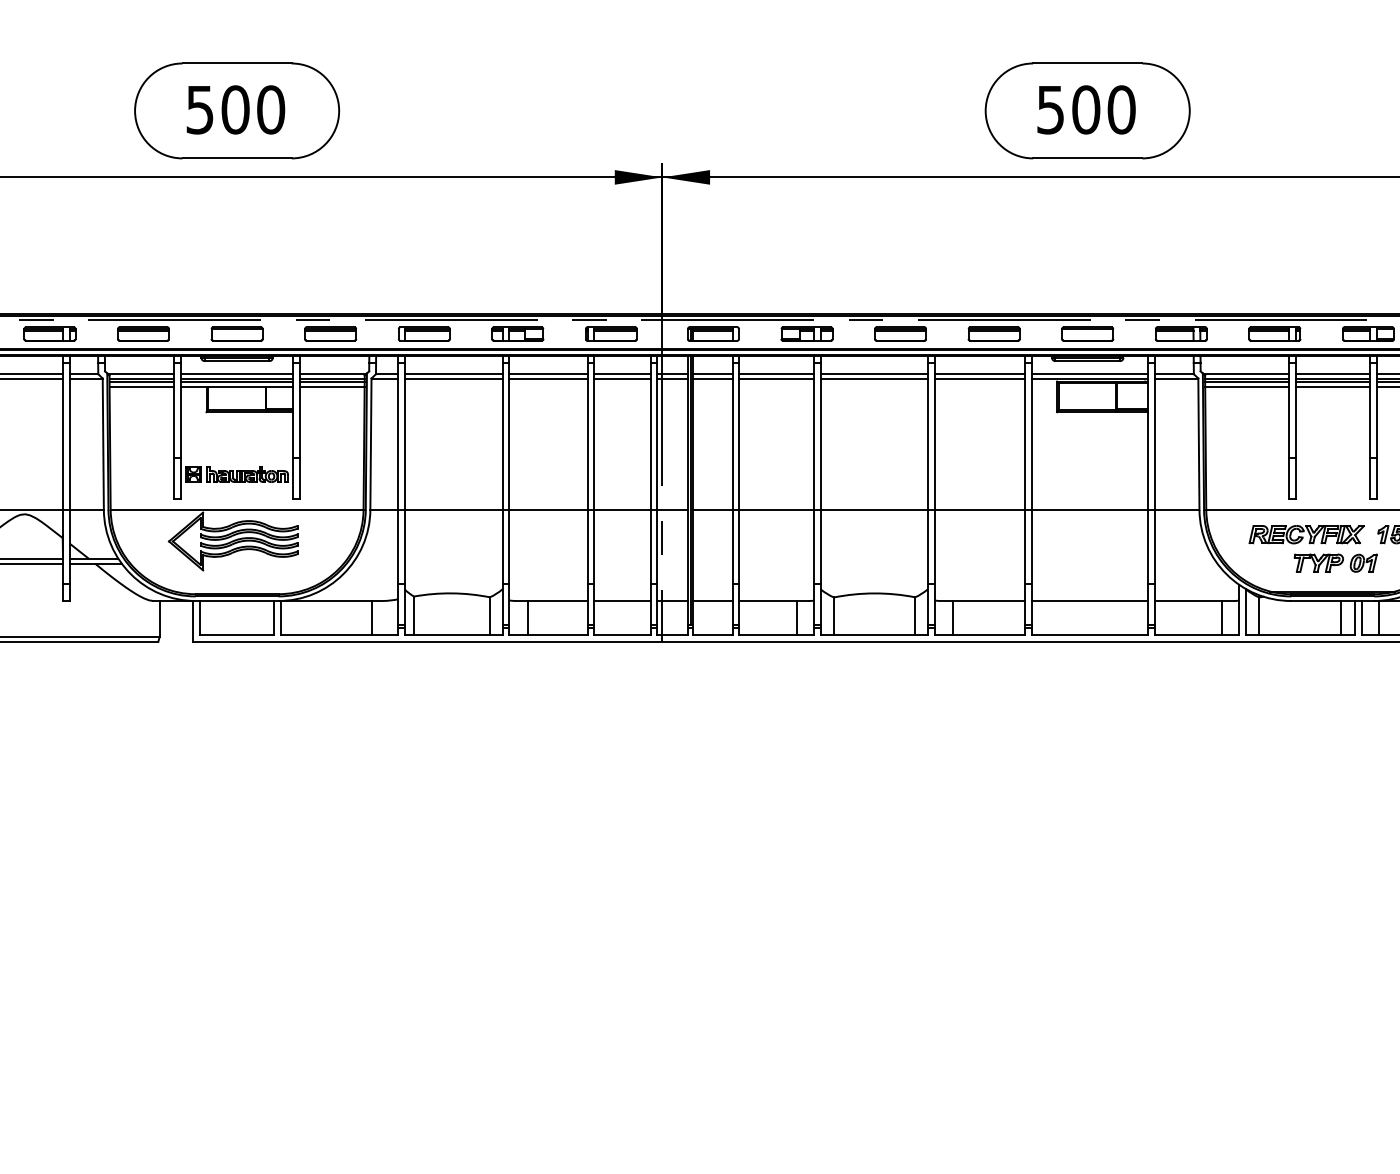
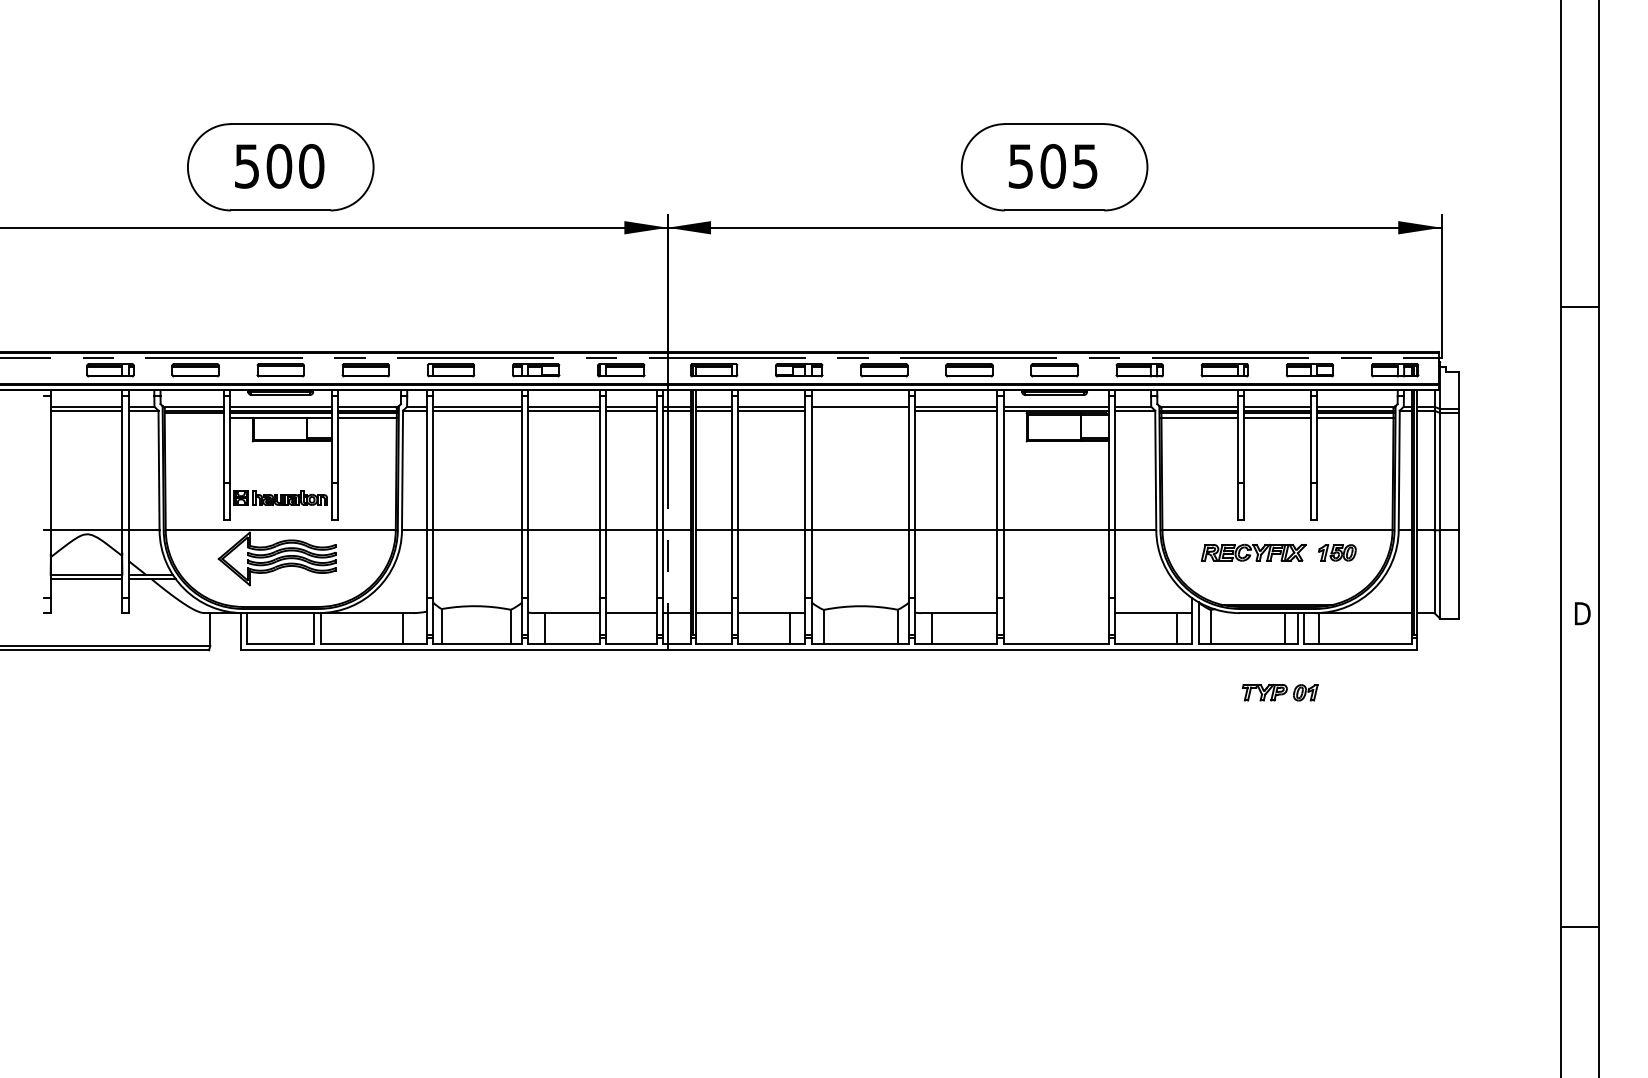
text: (1121, 110) -> (1085, 166), 500 -> 505
line: (874, 378) -> (860, 410), removed
line: (141, 387) -> (193, 418), removed
part: (1336, 562) -> (1280, 692), moved
line: (1089, 601) -> (1056, 613), removed

